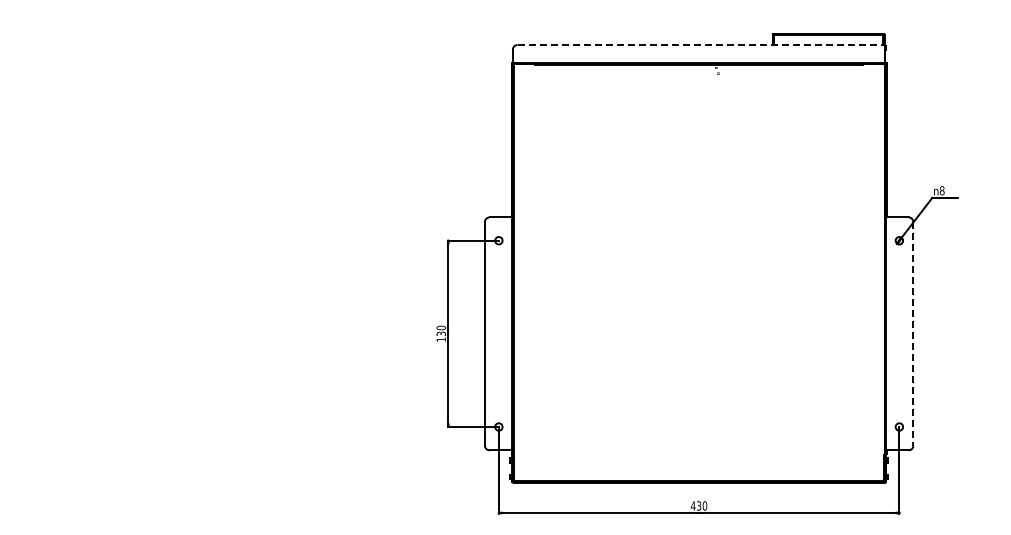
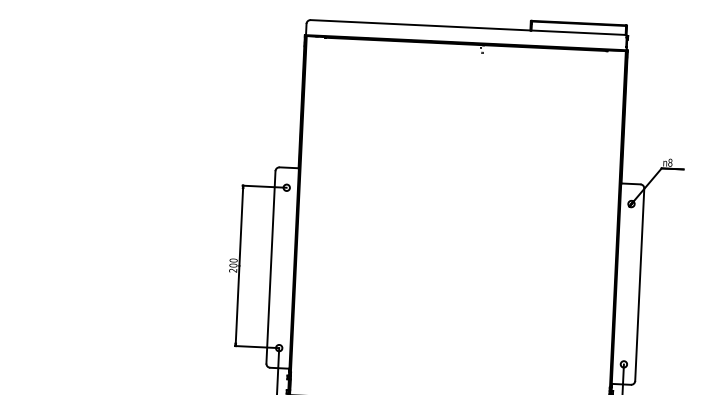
line: (701, 45) -> (469, 27), dashed -> solid
line: (913, 333) -> (639, 284), dashed -> solid
text: (440, 336) -> (232, 267), 130 -> 200

